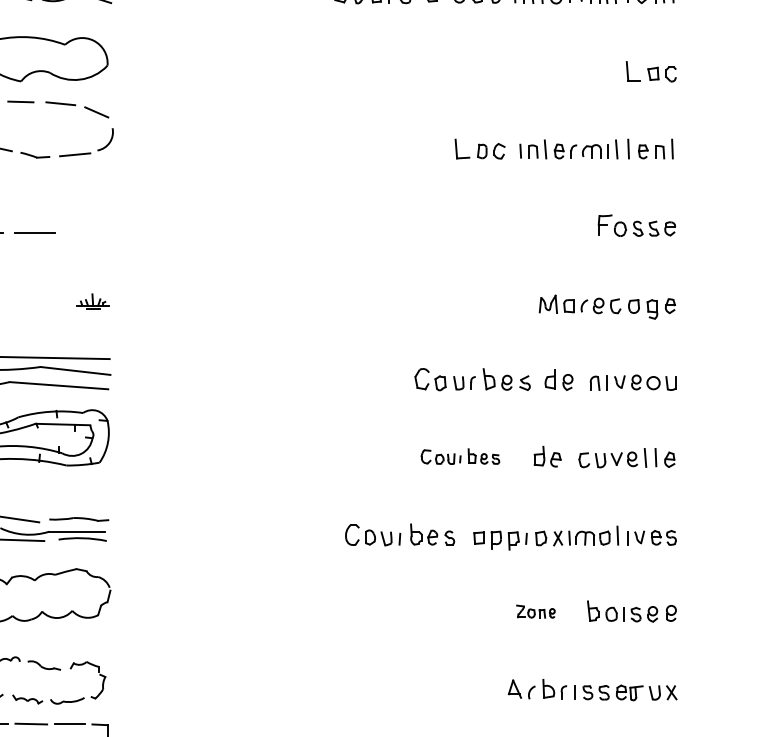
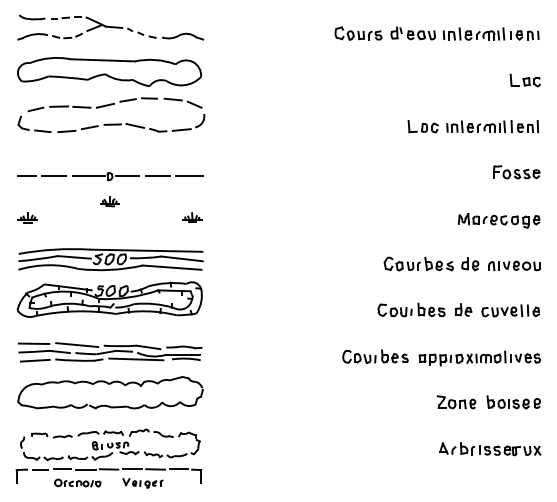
line: (86, 232) -> (188, 176), added
part: (460, 455) -> (411, 309), size x1.43
part: (535, 611) -> (456, 402), size x1.67

